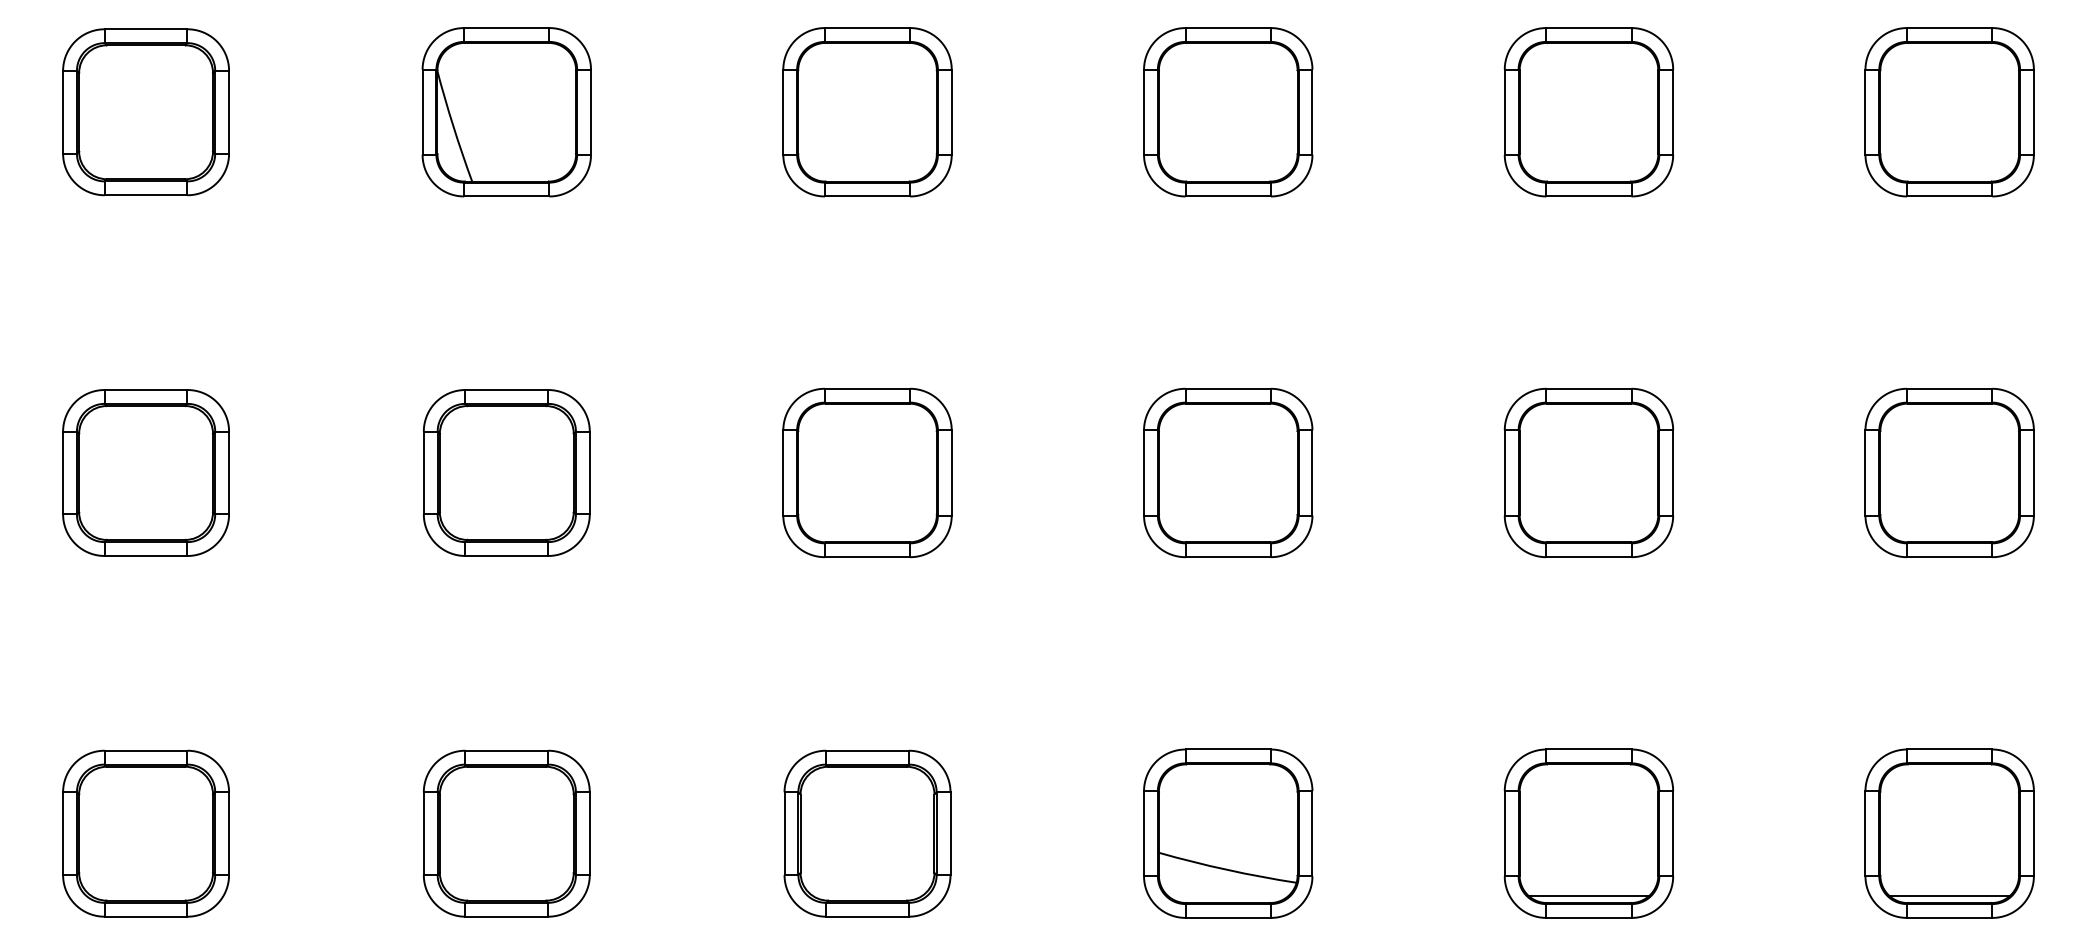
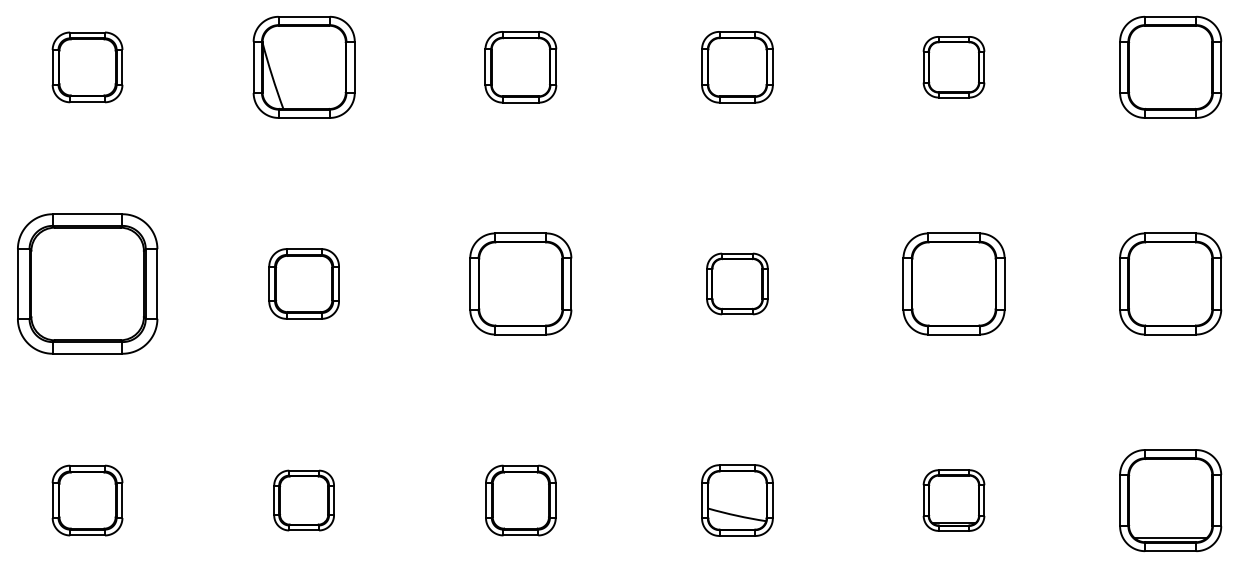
part: (866, 110) -> (520, 66), size x0.7
part: (1228, 110) -> (737, 66), size x0.7
part: (1588, 110) -> (953, 66), size x0.6
part: (145, 112) -> (87, 67), size x0.7
part: (145, 472) -> (87, 283), size x1.4
part: (505, 472) -> (303, 283), size x0.7
part: (1228, 472) -> (737, 283), size x0.6
part: (145, 833) -> (87, 500), size x0.7
part: (505, 833) -> (303, 500), size x0.6
part: (866, 833) -> (520, 500), size x0.7
part: (1228, 833) -> (737, 500), size x0.7
part: (1588, 833) -> (953, 500), size x0.6

